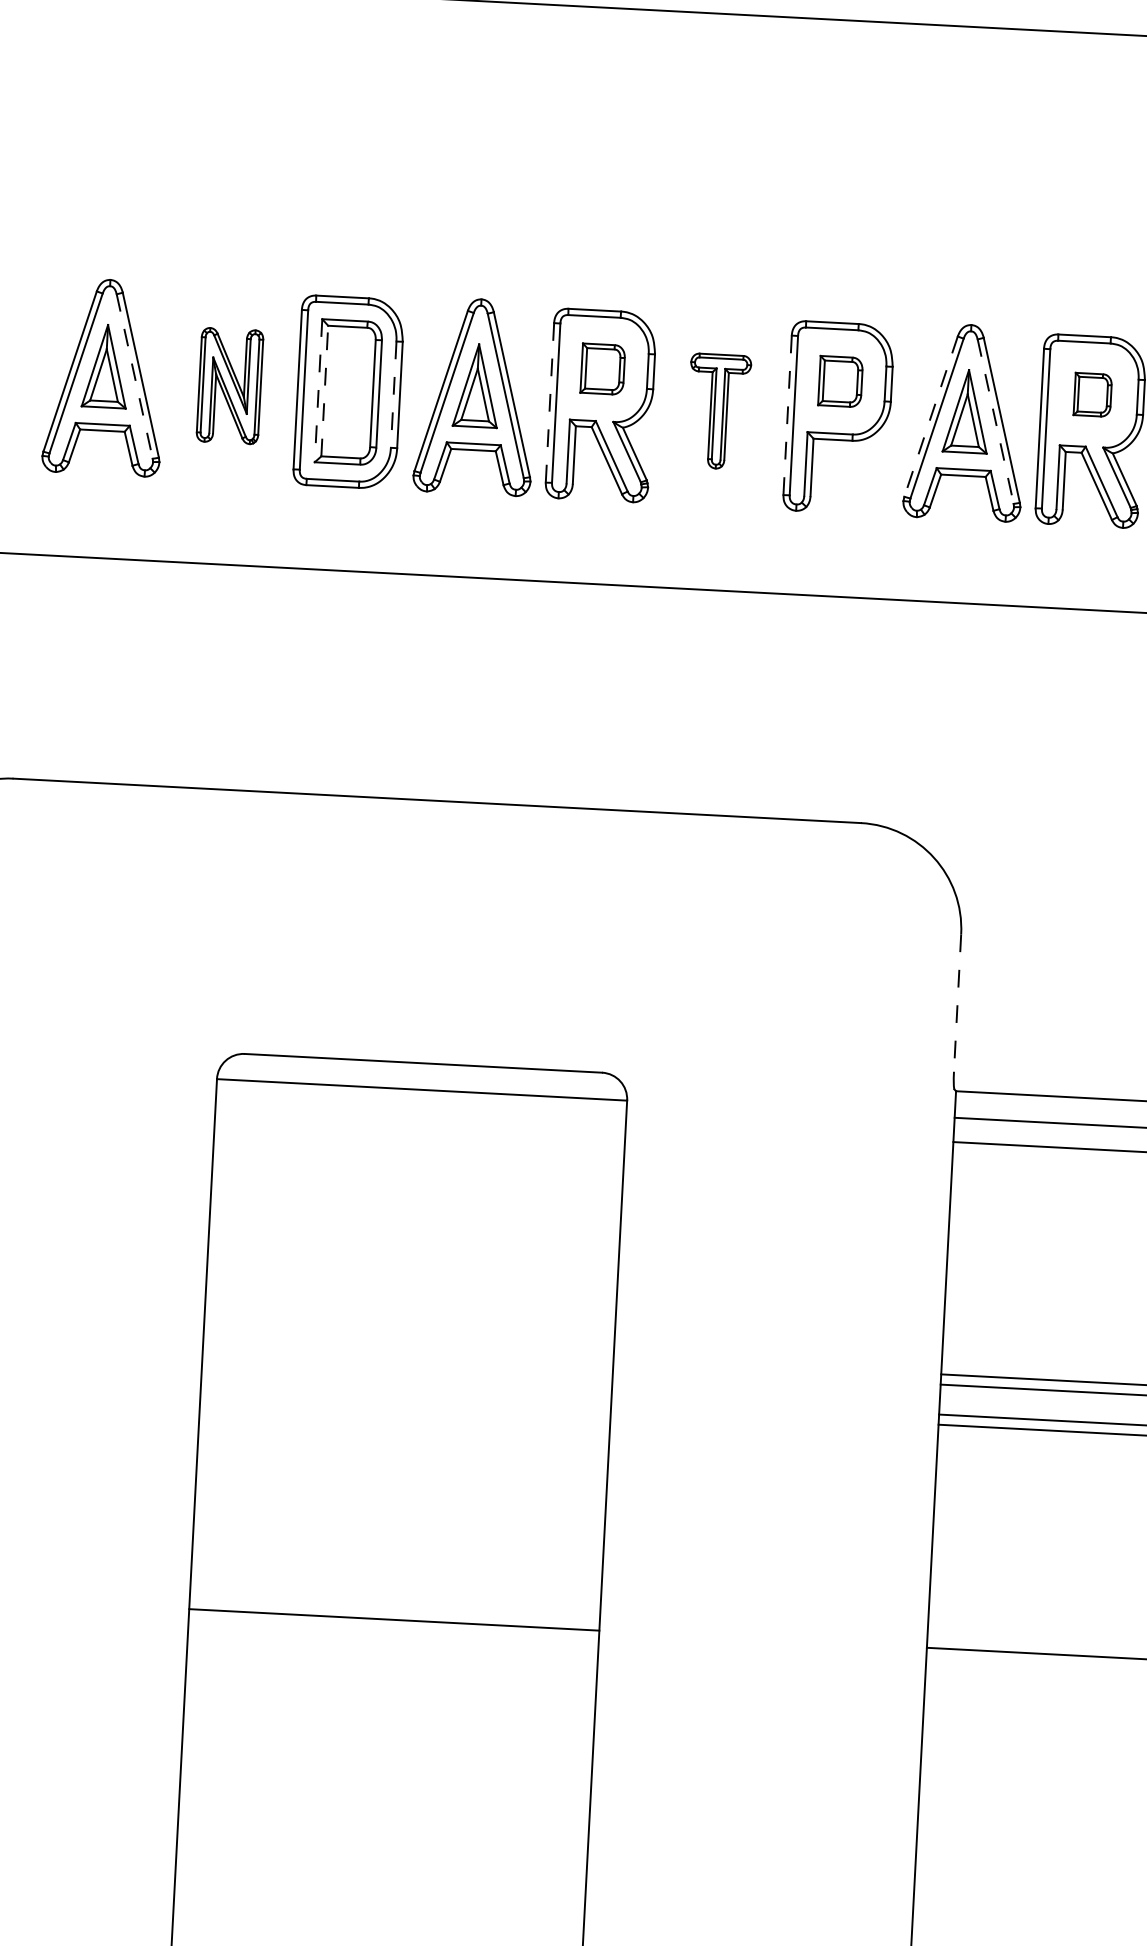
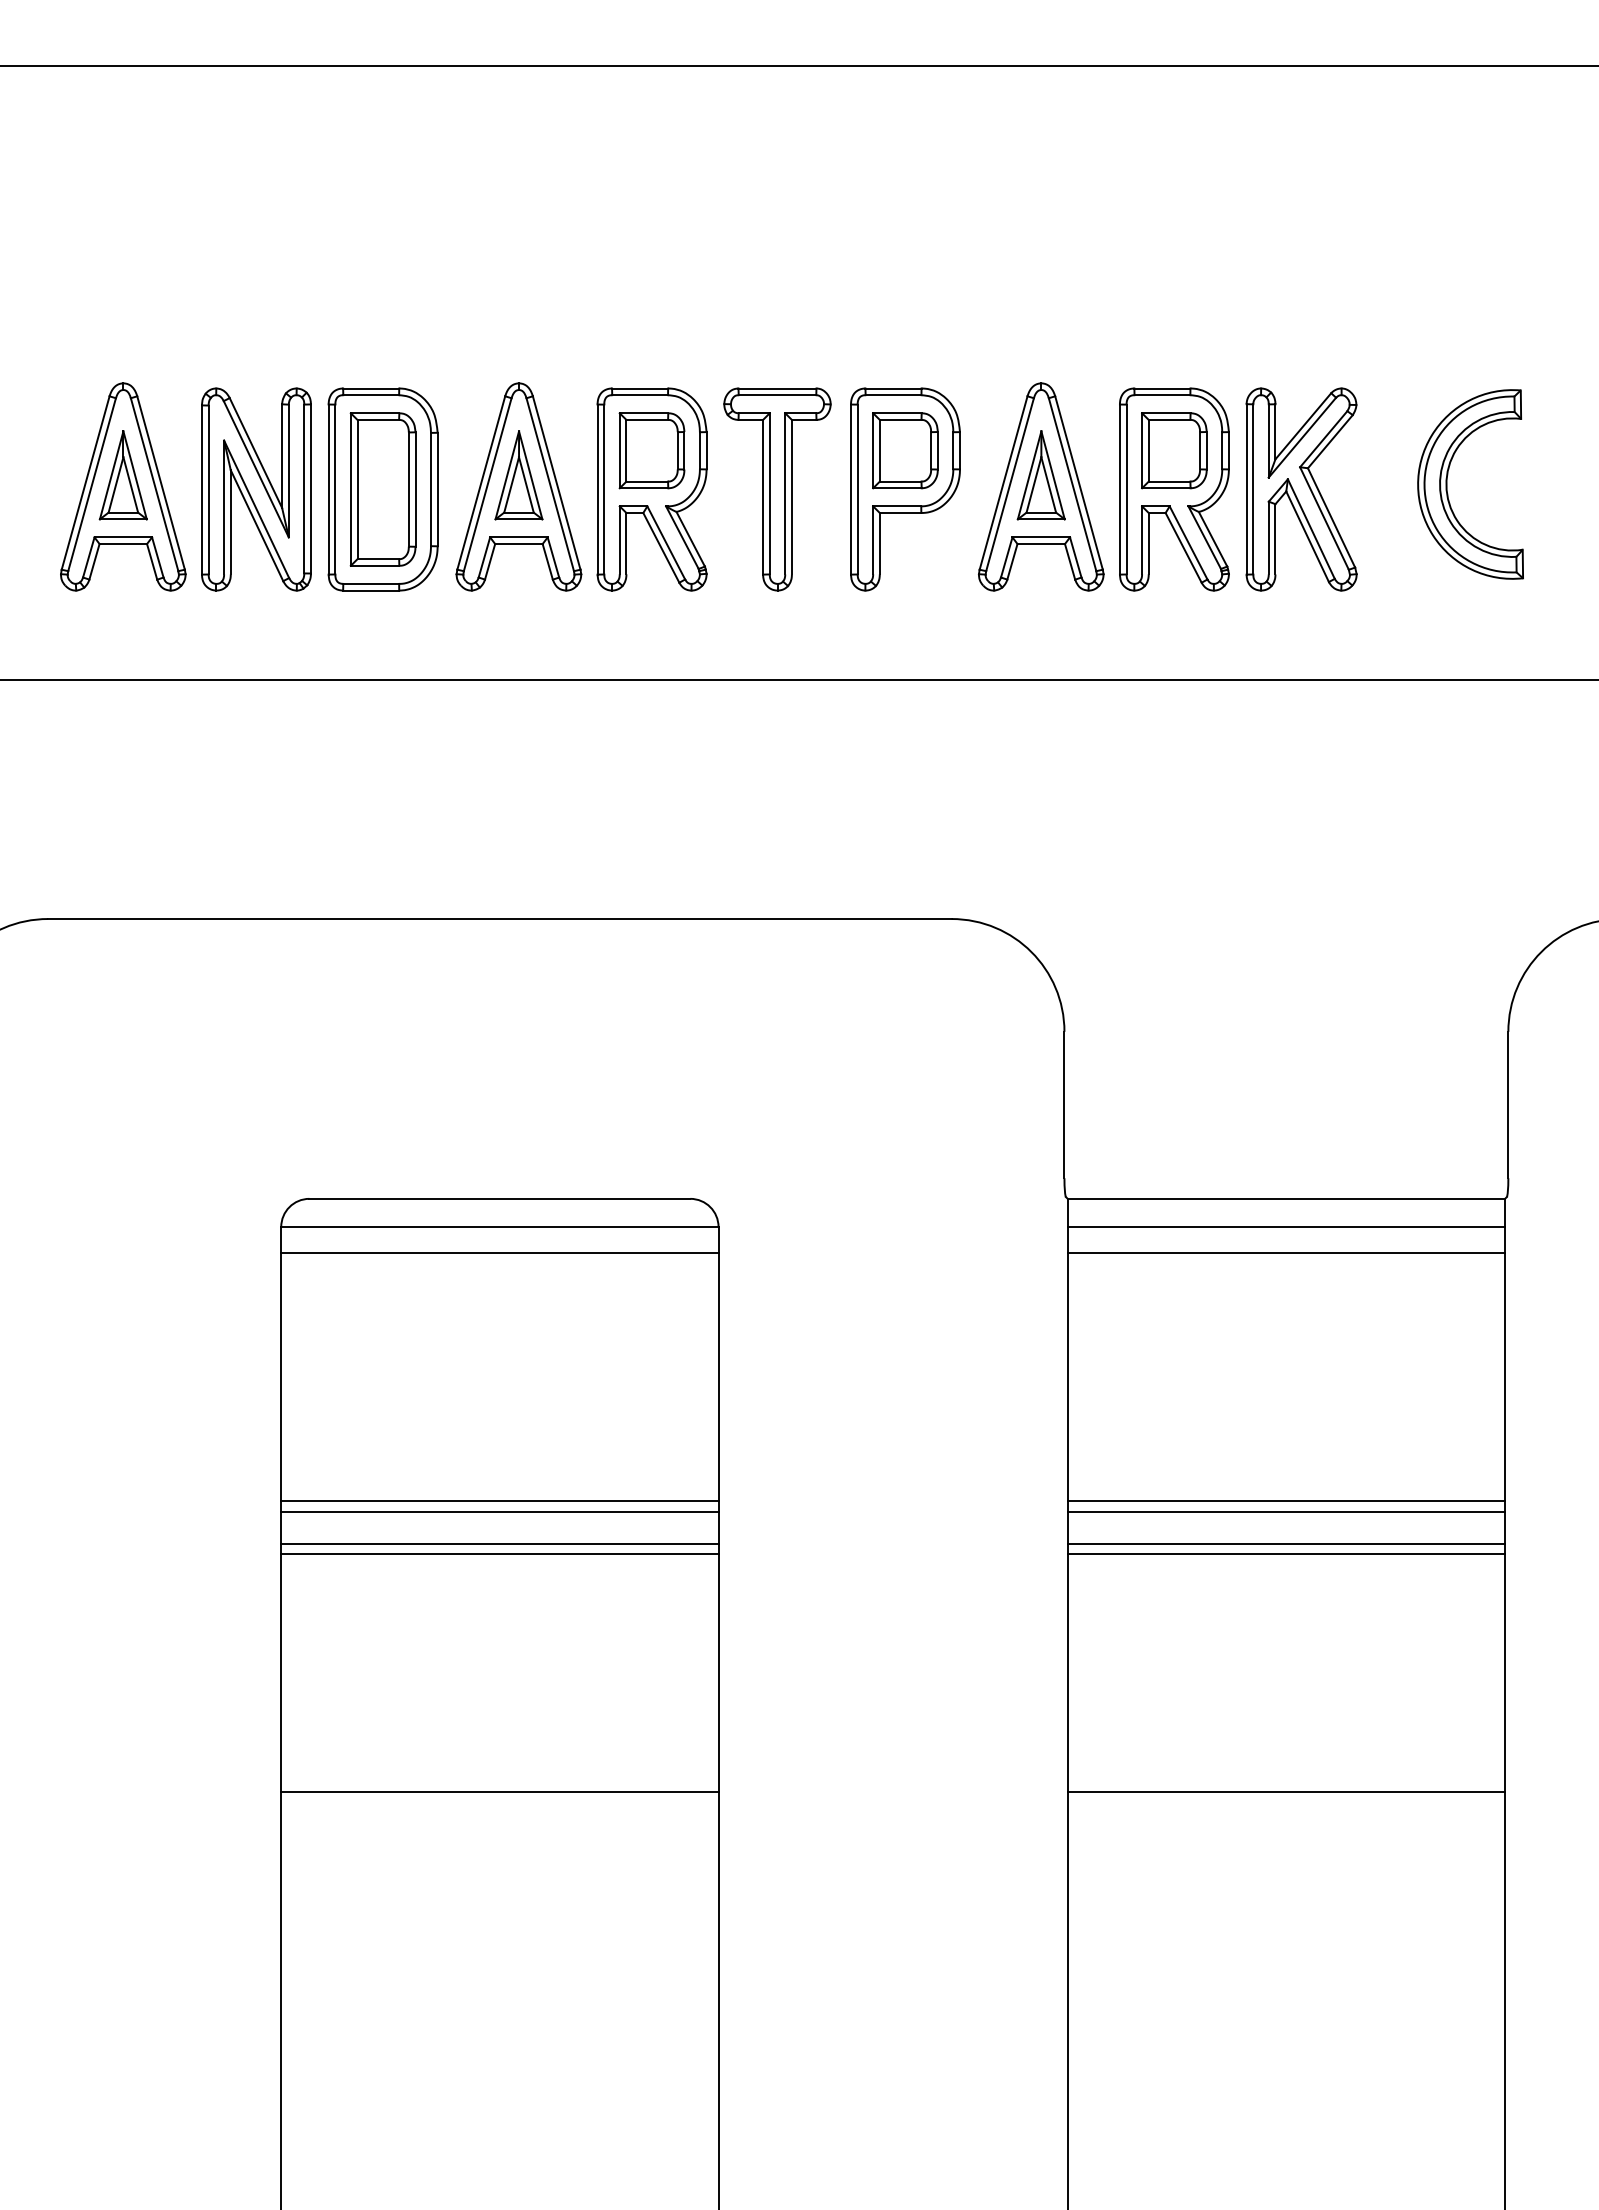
part: (602, 368) -> (651, 450), size x1.43
line: (134, 376) -> (154, 484), dashed -> solid
part: (840, 381) -> (905, 450), size x1.43
part: (230, 386) -> (256, 489), size x1.67
line: (318, 391) -> (350, 490), dashed -> solid
line: (324, 391) -> (357, 489), dashed -> solid
line: (394, 394) -> (431, 489), dashed -> solid
part: (1092, 394) -> (1174, 450), size x1.67
line: (549, 403) -> (597, 490), dashed -> solid
part: (718, 411) -> (777, 489), size x1.67
line: (788, 416) -> (851, 490), dashed -> solid
line: (930, 417) -> (1003, 483), dashed -> solid
line: (995, 421) -> (1072, 484), dashed -> solid
line: (957, 1003) -> (1064, 1105), dashed -> solid
line: (420, 1114) -> (499, 1253), added
line: (408, 1346) -> (499, 1500), added
line: (407, 1356) -> (499, 1511), added
line: (406, 1386) -> (499, 1543), added
line: (405, 1396) -> (499, 1554), added

